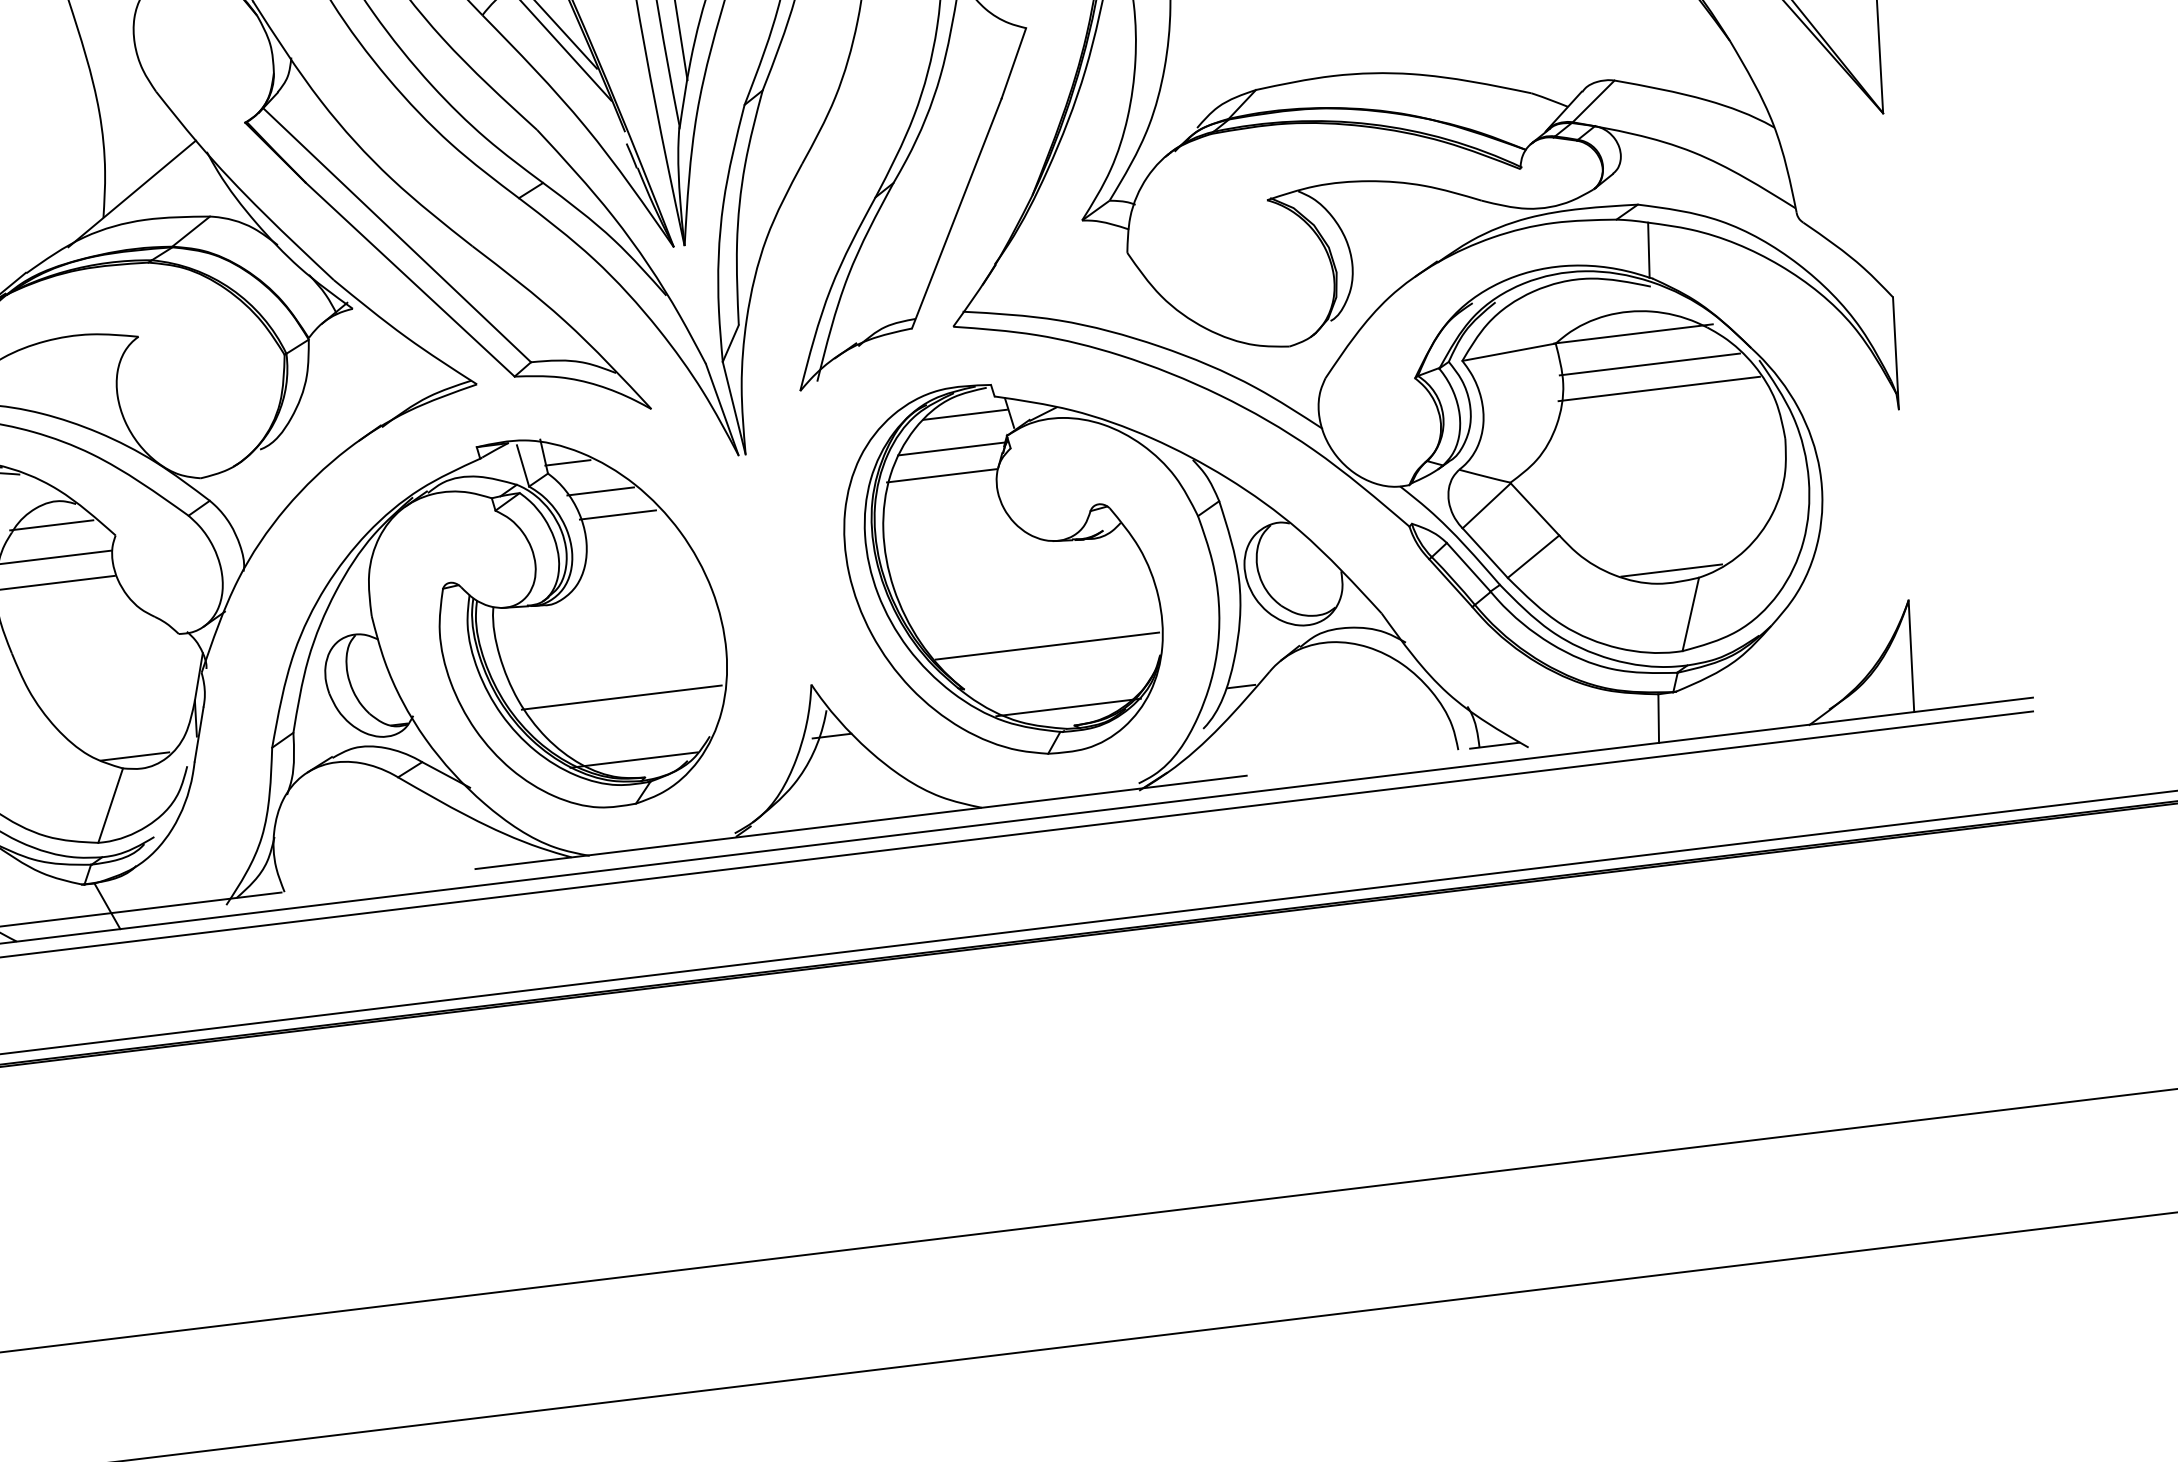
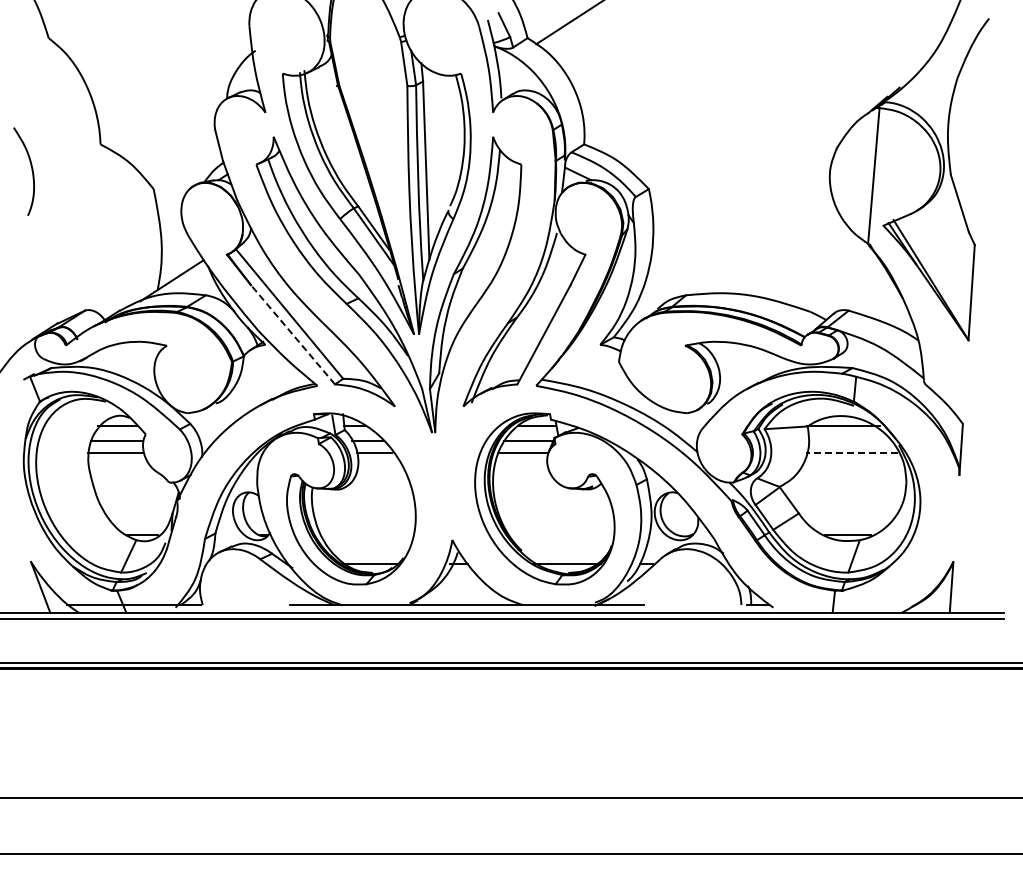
line: (411, 278) -> (293, 334), solid -> dashed
line: (1648, 365) -> (848, 441), removed
line: (1657, 388) -> (851, 452), solid -> dashed
line: (1045, 646) -> (560, 535), removed
line: (620, 697) -> (365, 535), removed

